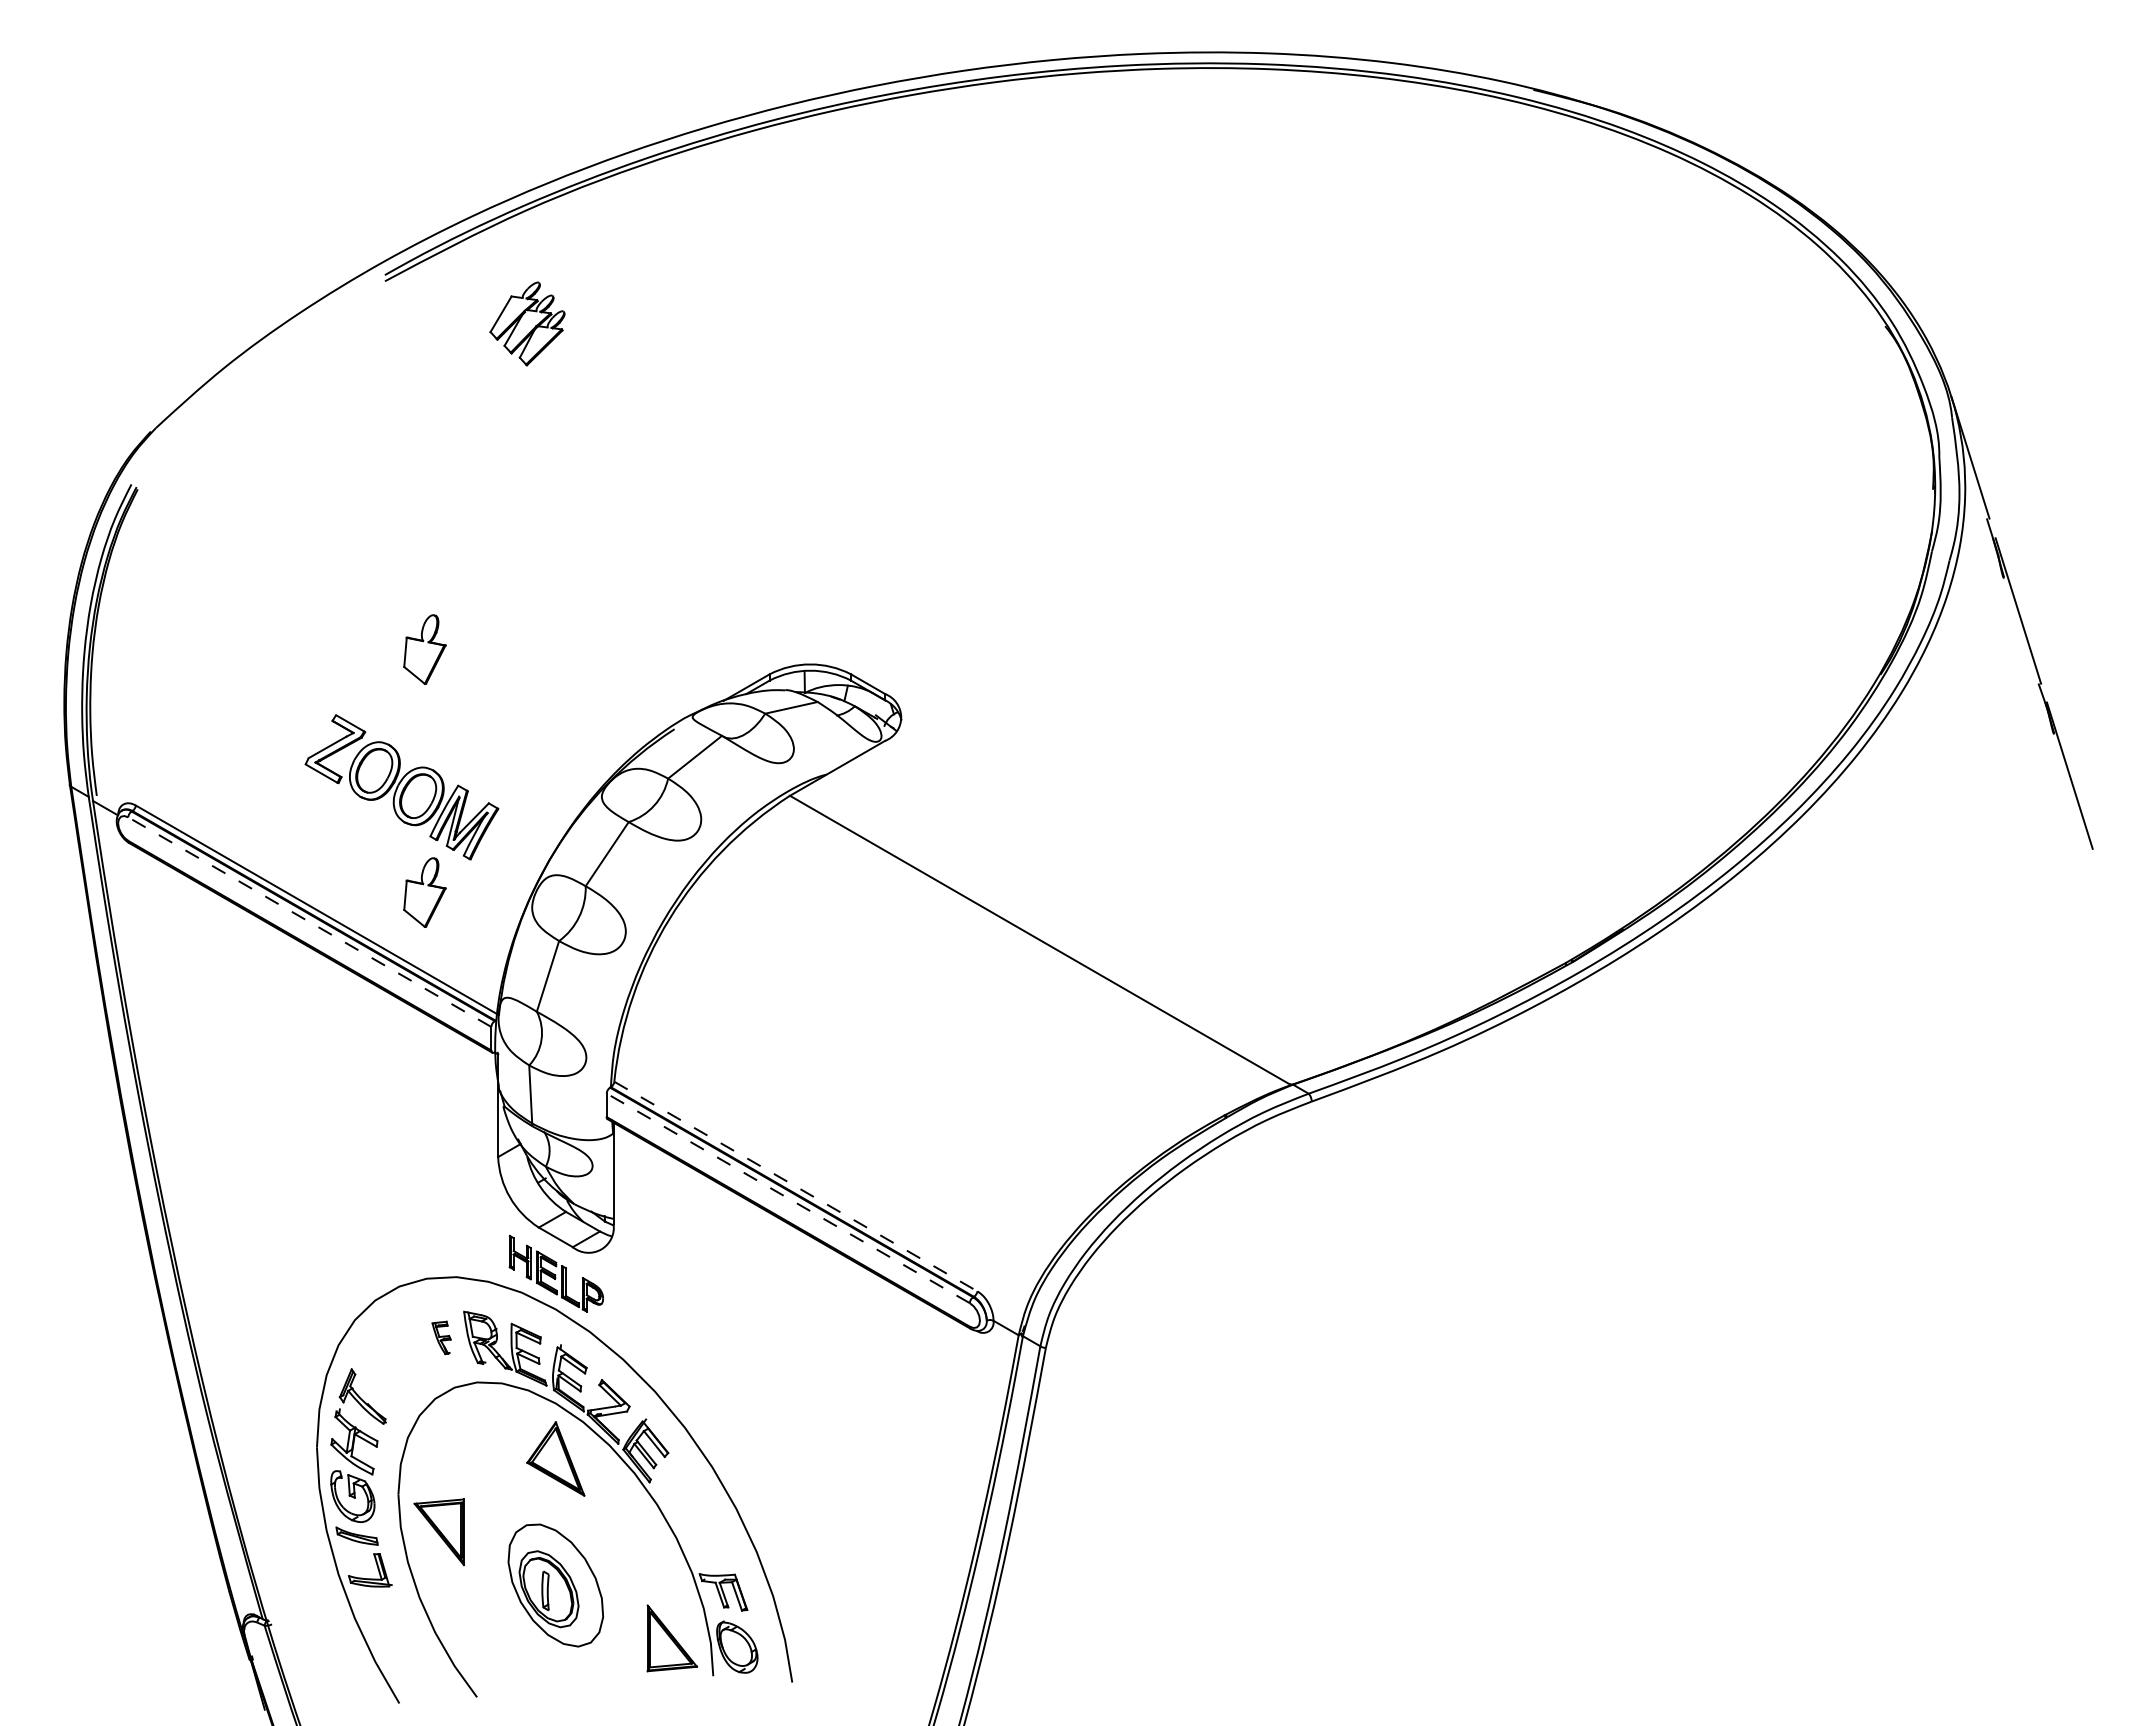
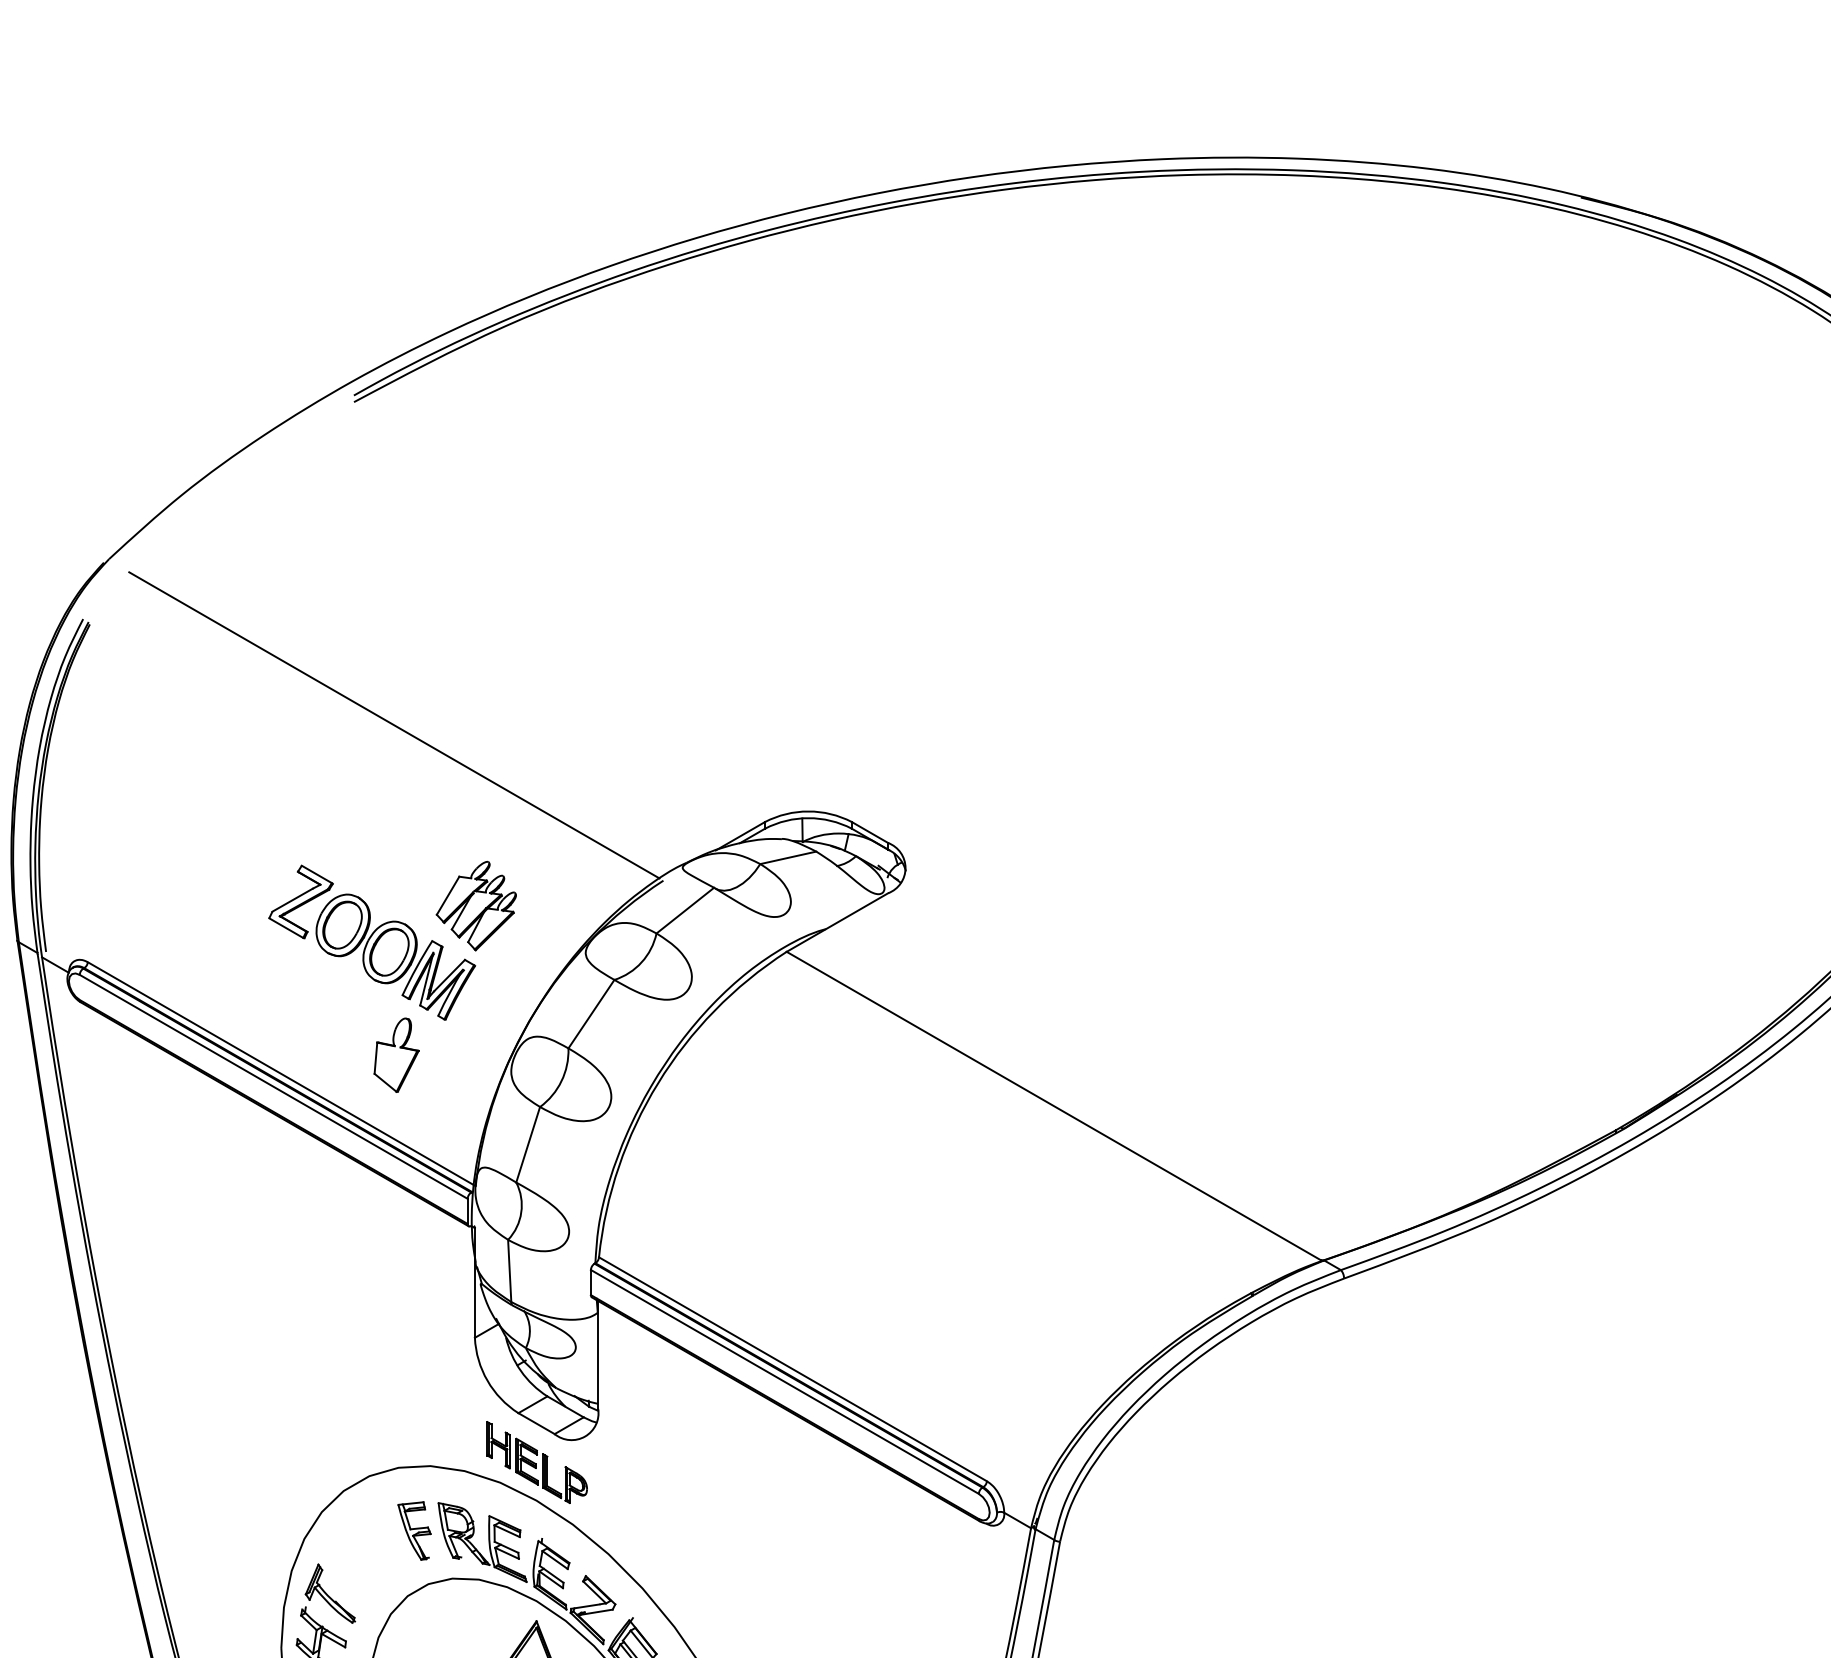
part: (527, 323) -> (476, 905), moved
line: (422, 583) -> (394, 725), added
part: (424, 649) -> (396, 795), removed
line: (309, 922) -> (273, 1087), dashed -> solid
line: (795, 1186) -> (792, 1369), dashed -> solid
line: (788, 1198) -> (785, 1382), dashed -> solid
part: (441, 1337) -> (414, 1530), size x1.67

